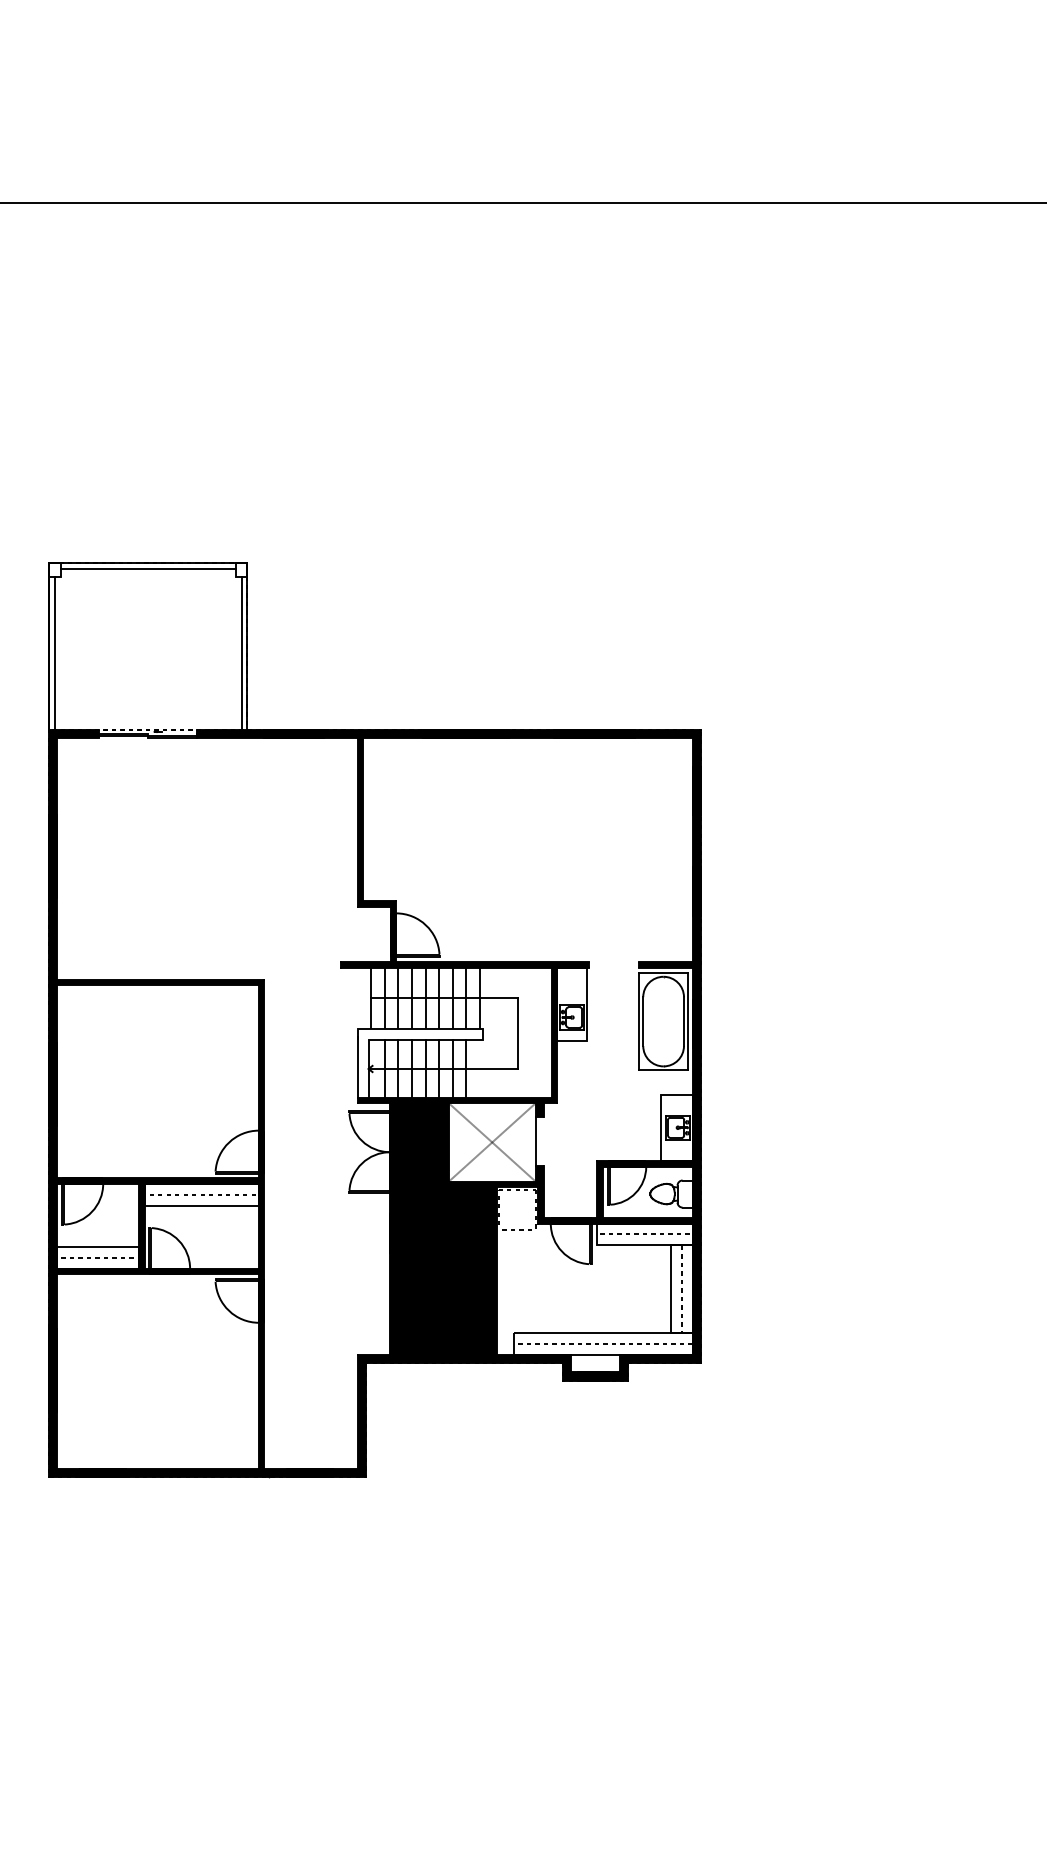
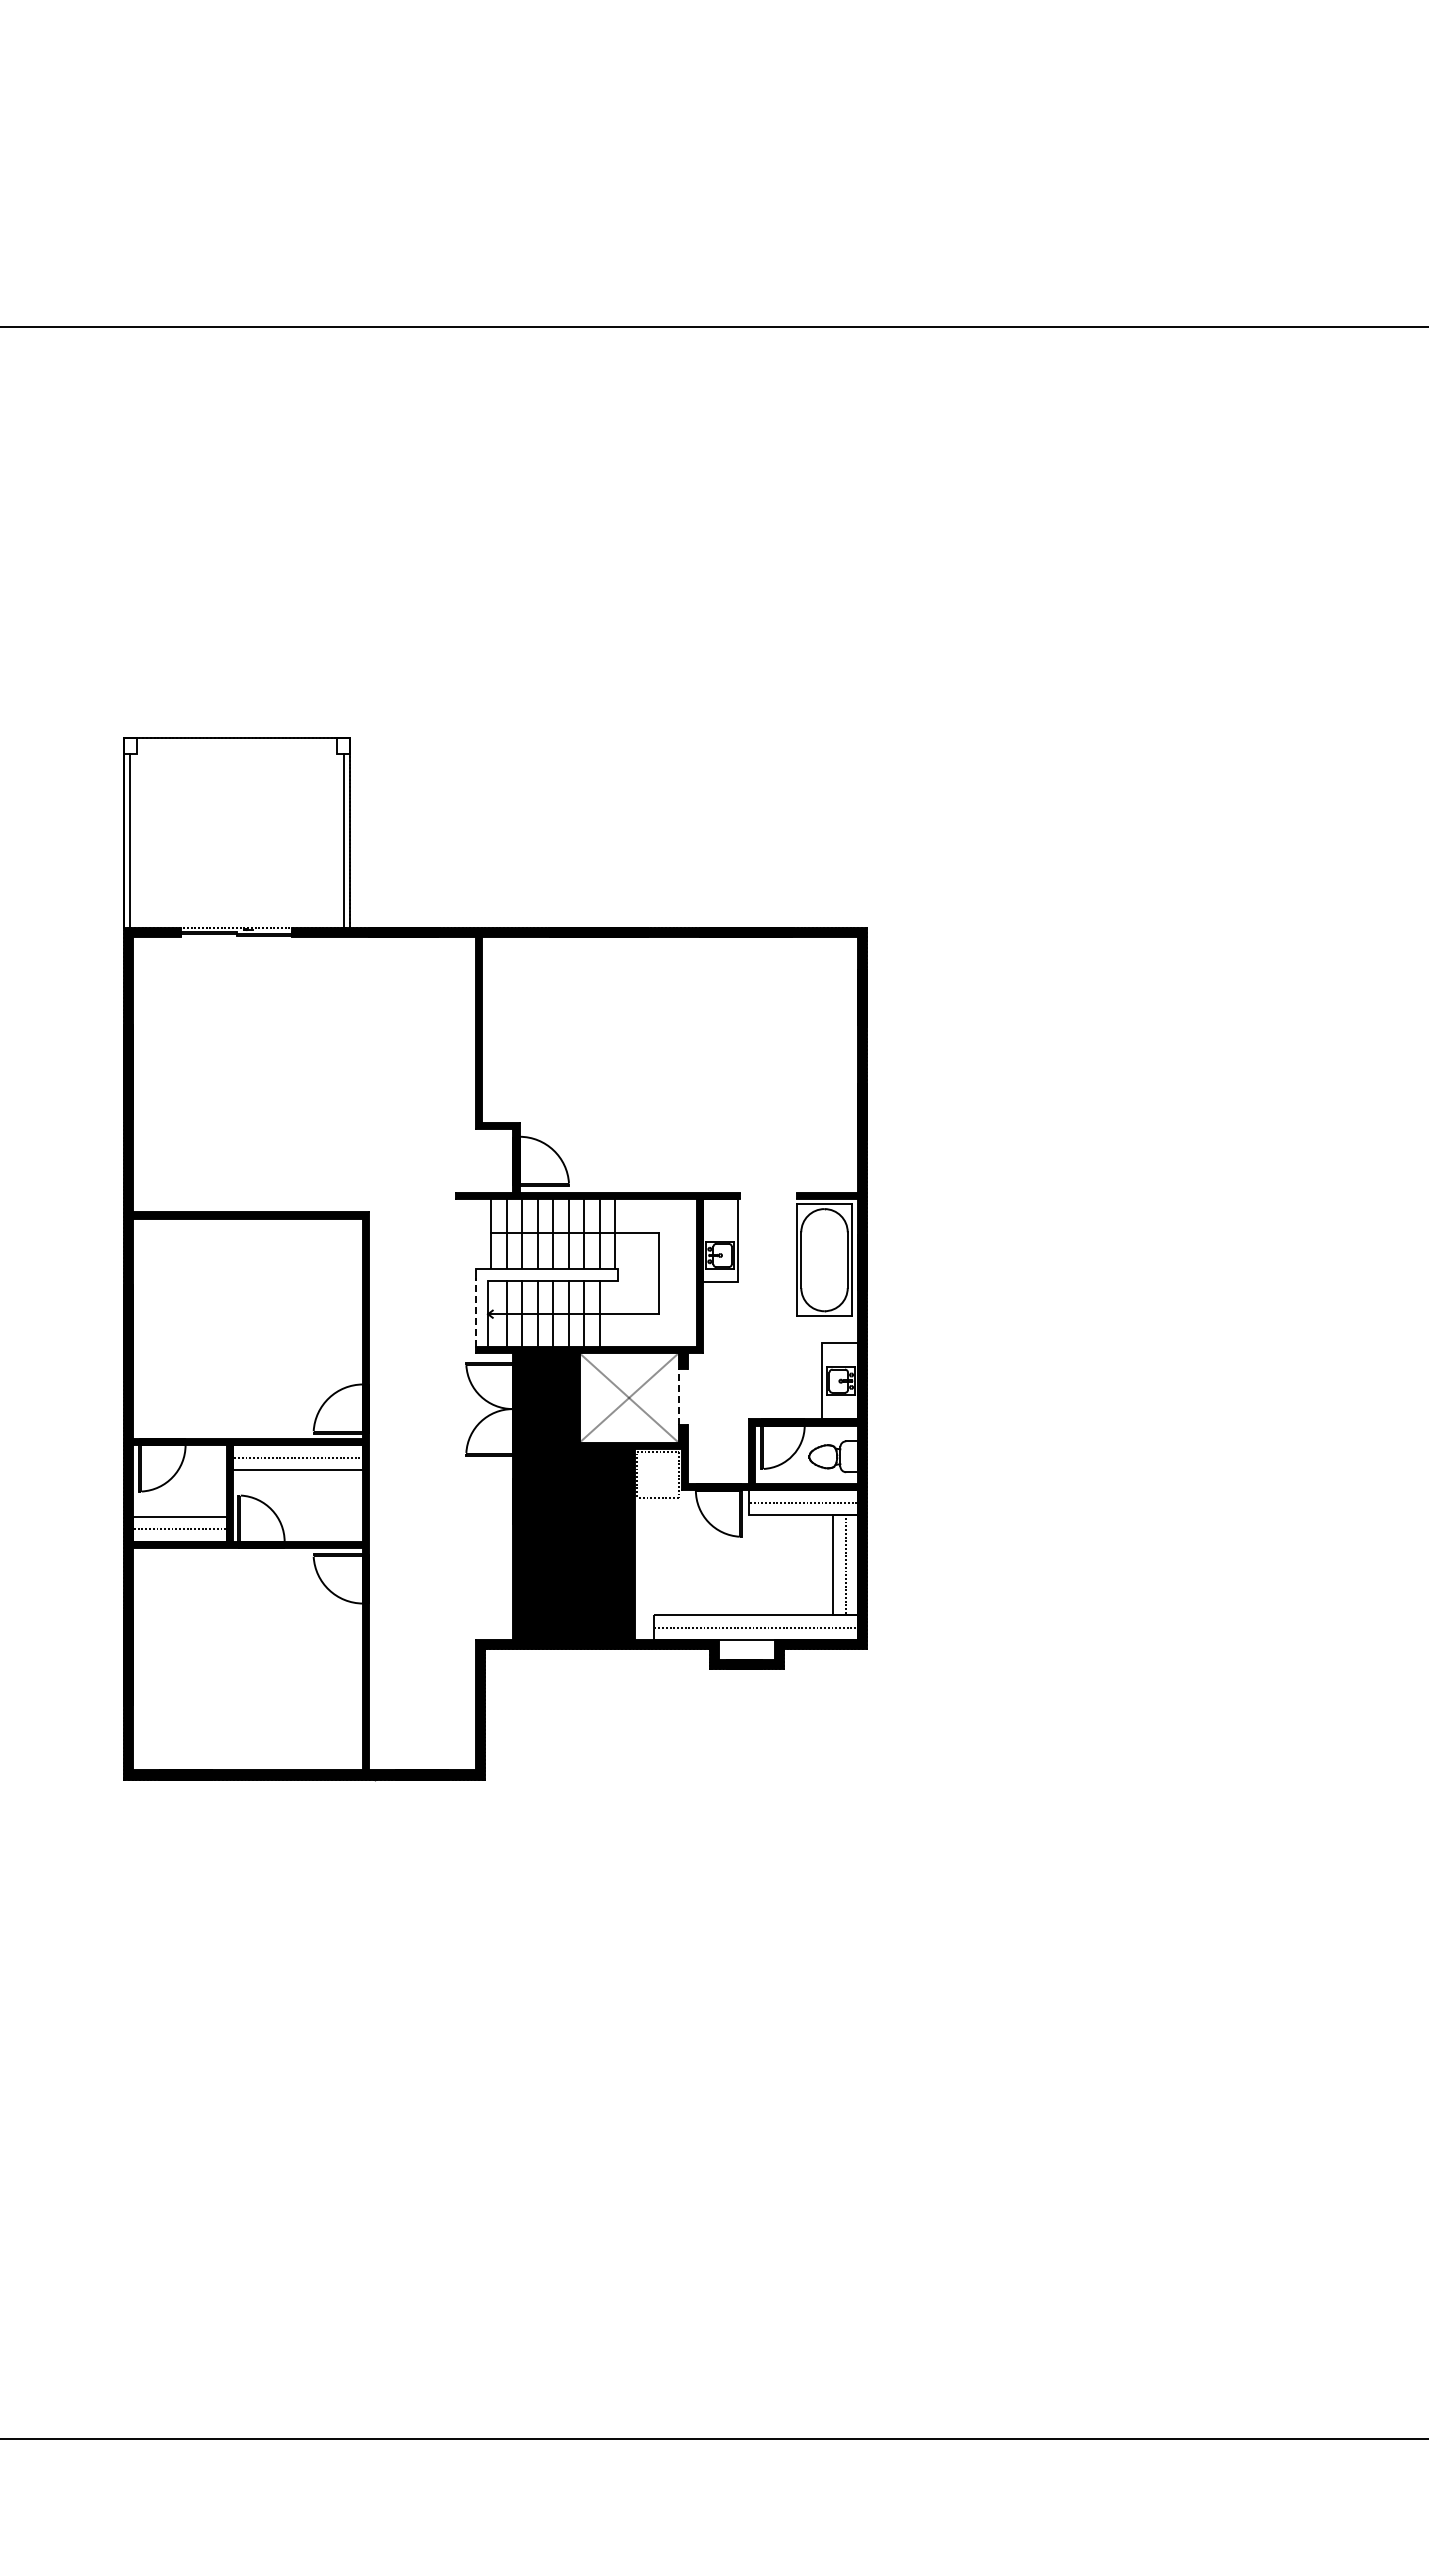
line: (147, 568) -> (236, 743), removed
line: (357, 1067) -> (475, 1312), solid -> dashed
line: (535, 1141) -> (678, 1396), solid -> dashed

